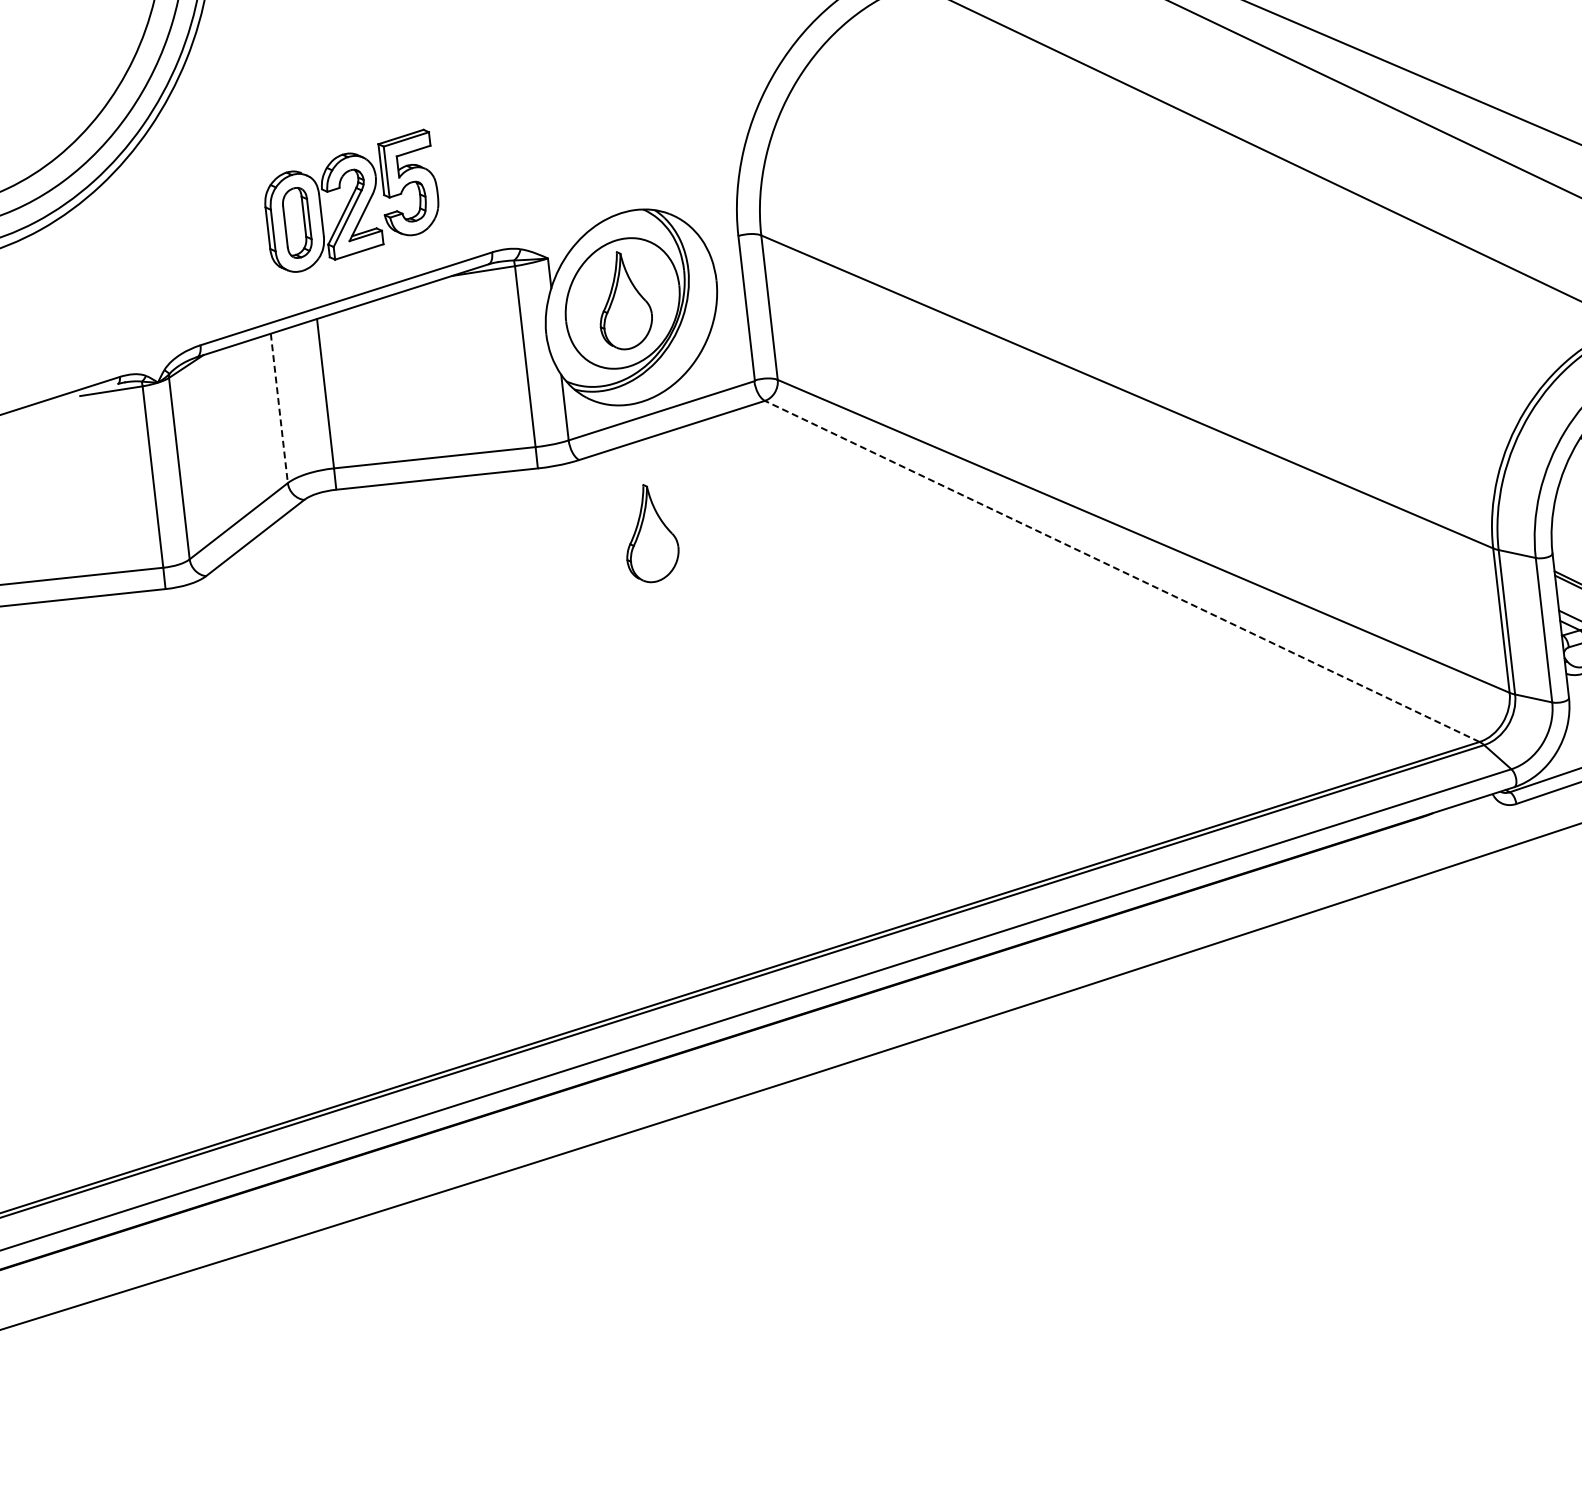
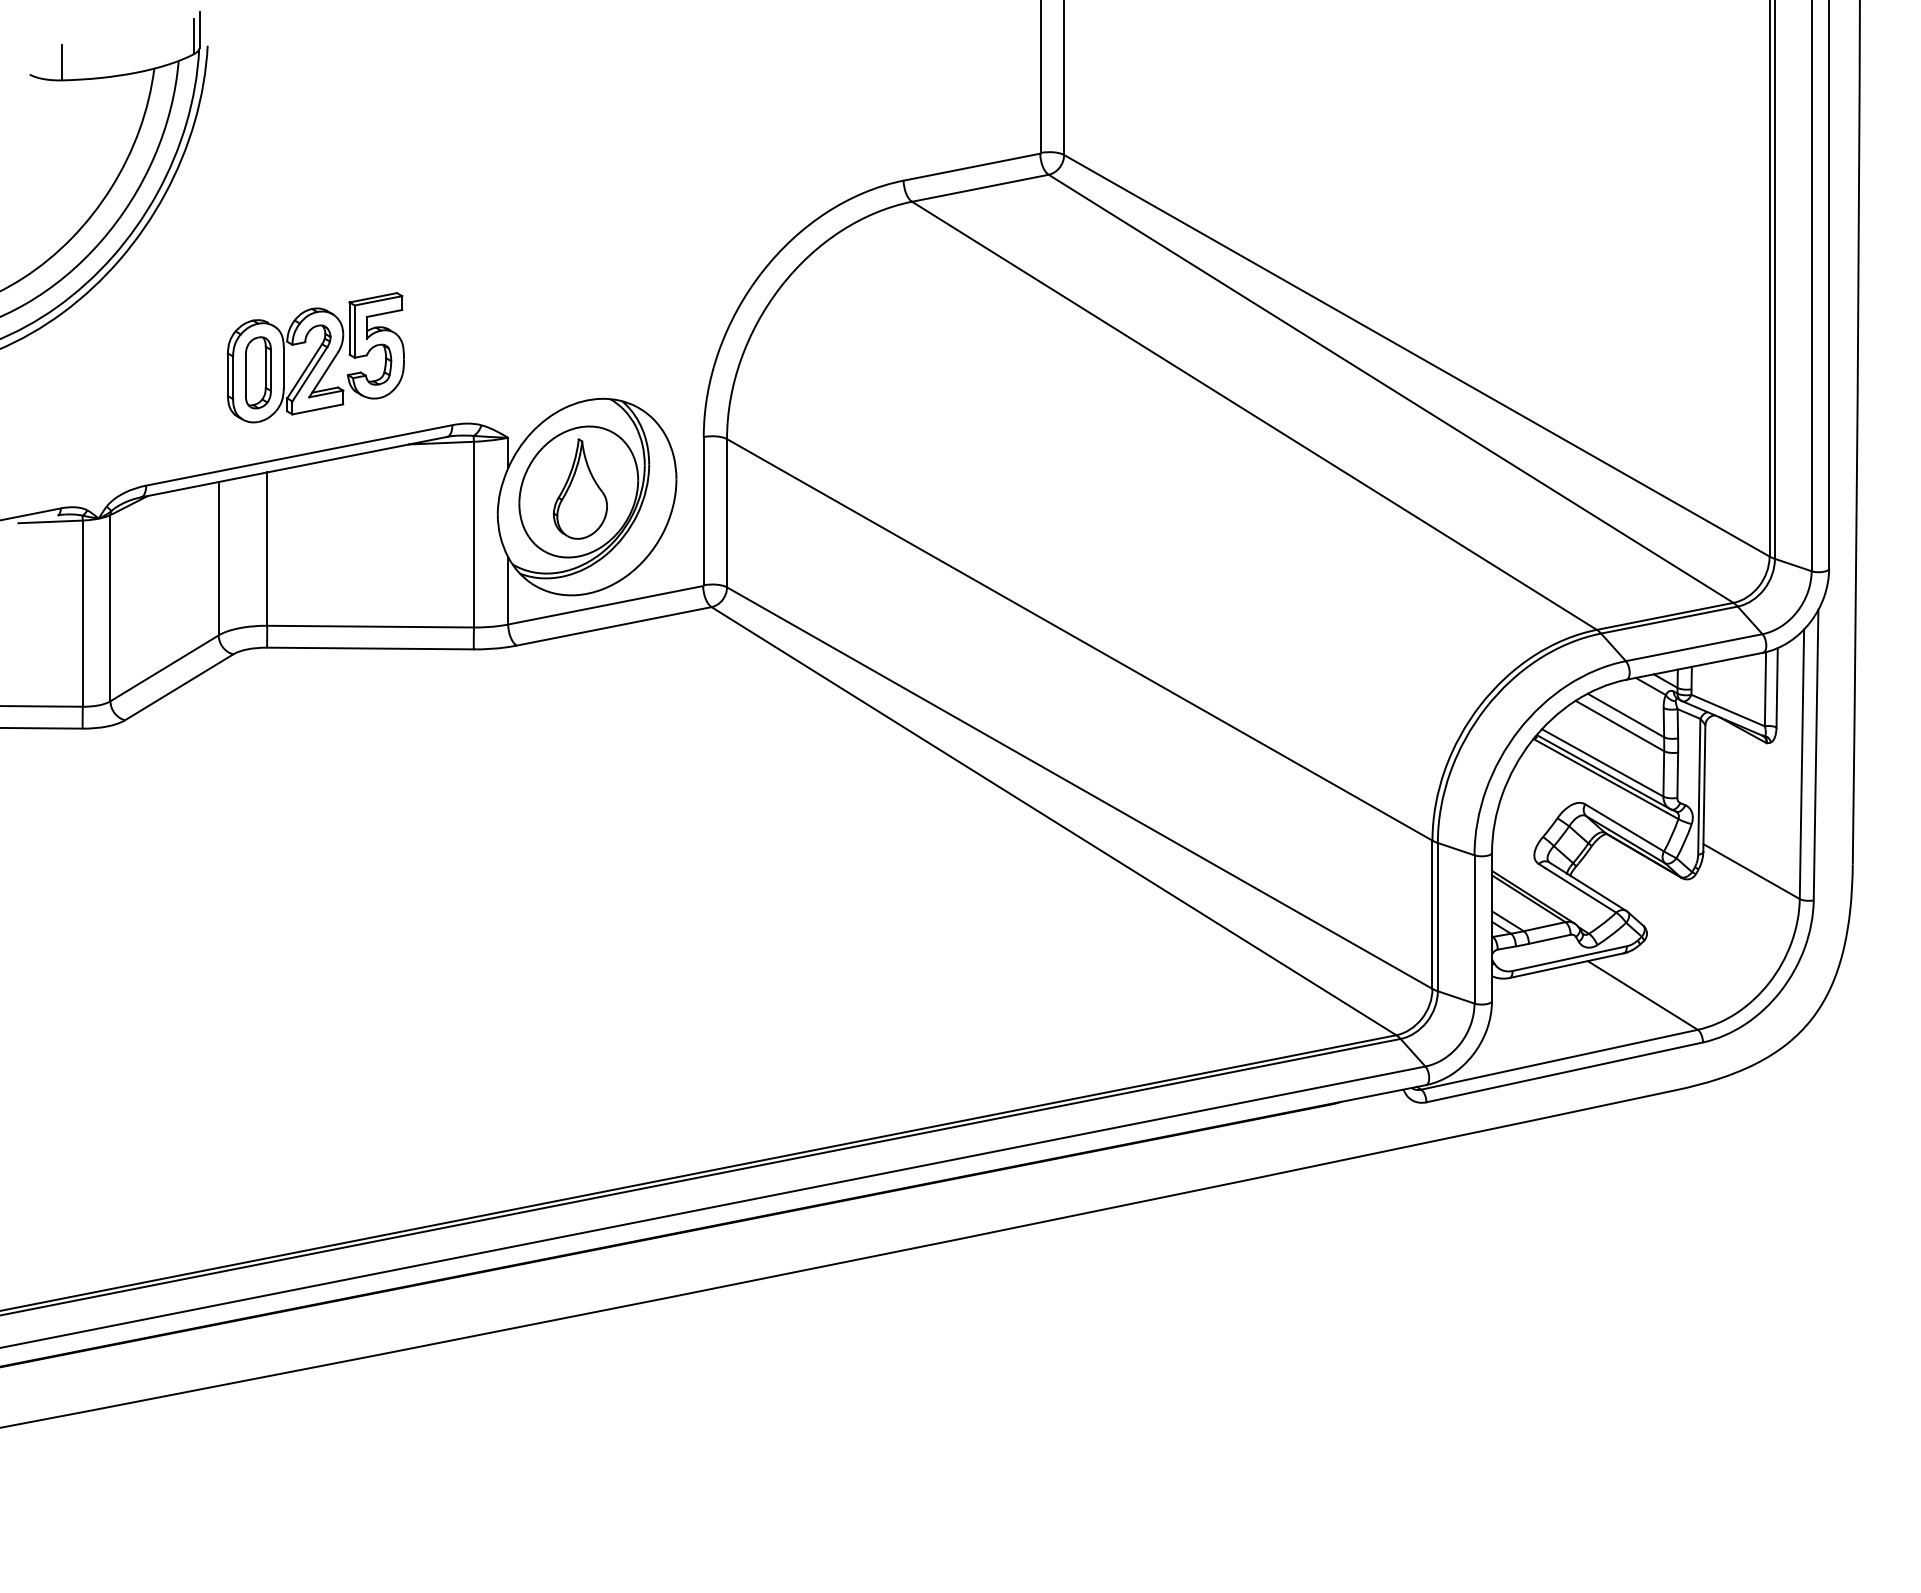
line: (279, 408) -> (218, 558), dashed -> solid
part: (649, 532) -> (579, 727), removed
line: (1121, 571) -> (1053, 821), dashed -> solid

